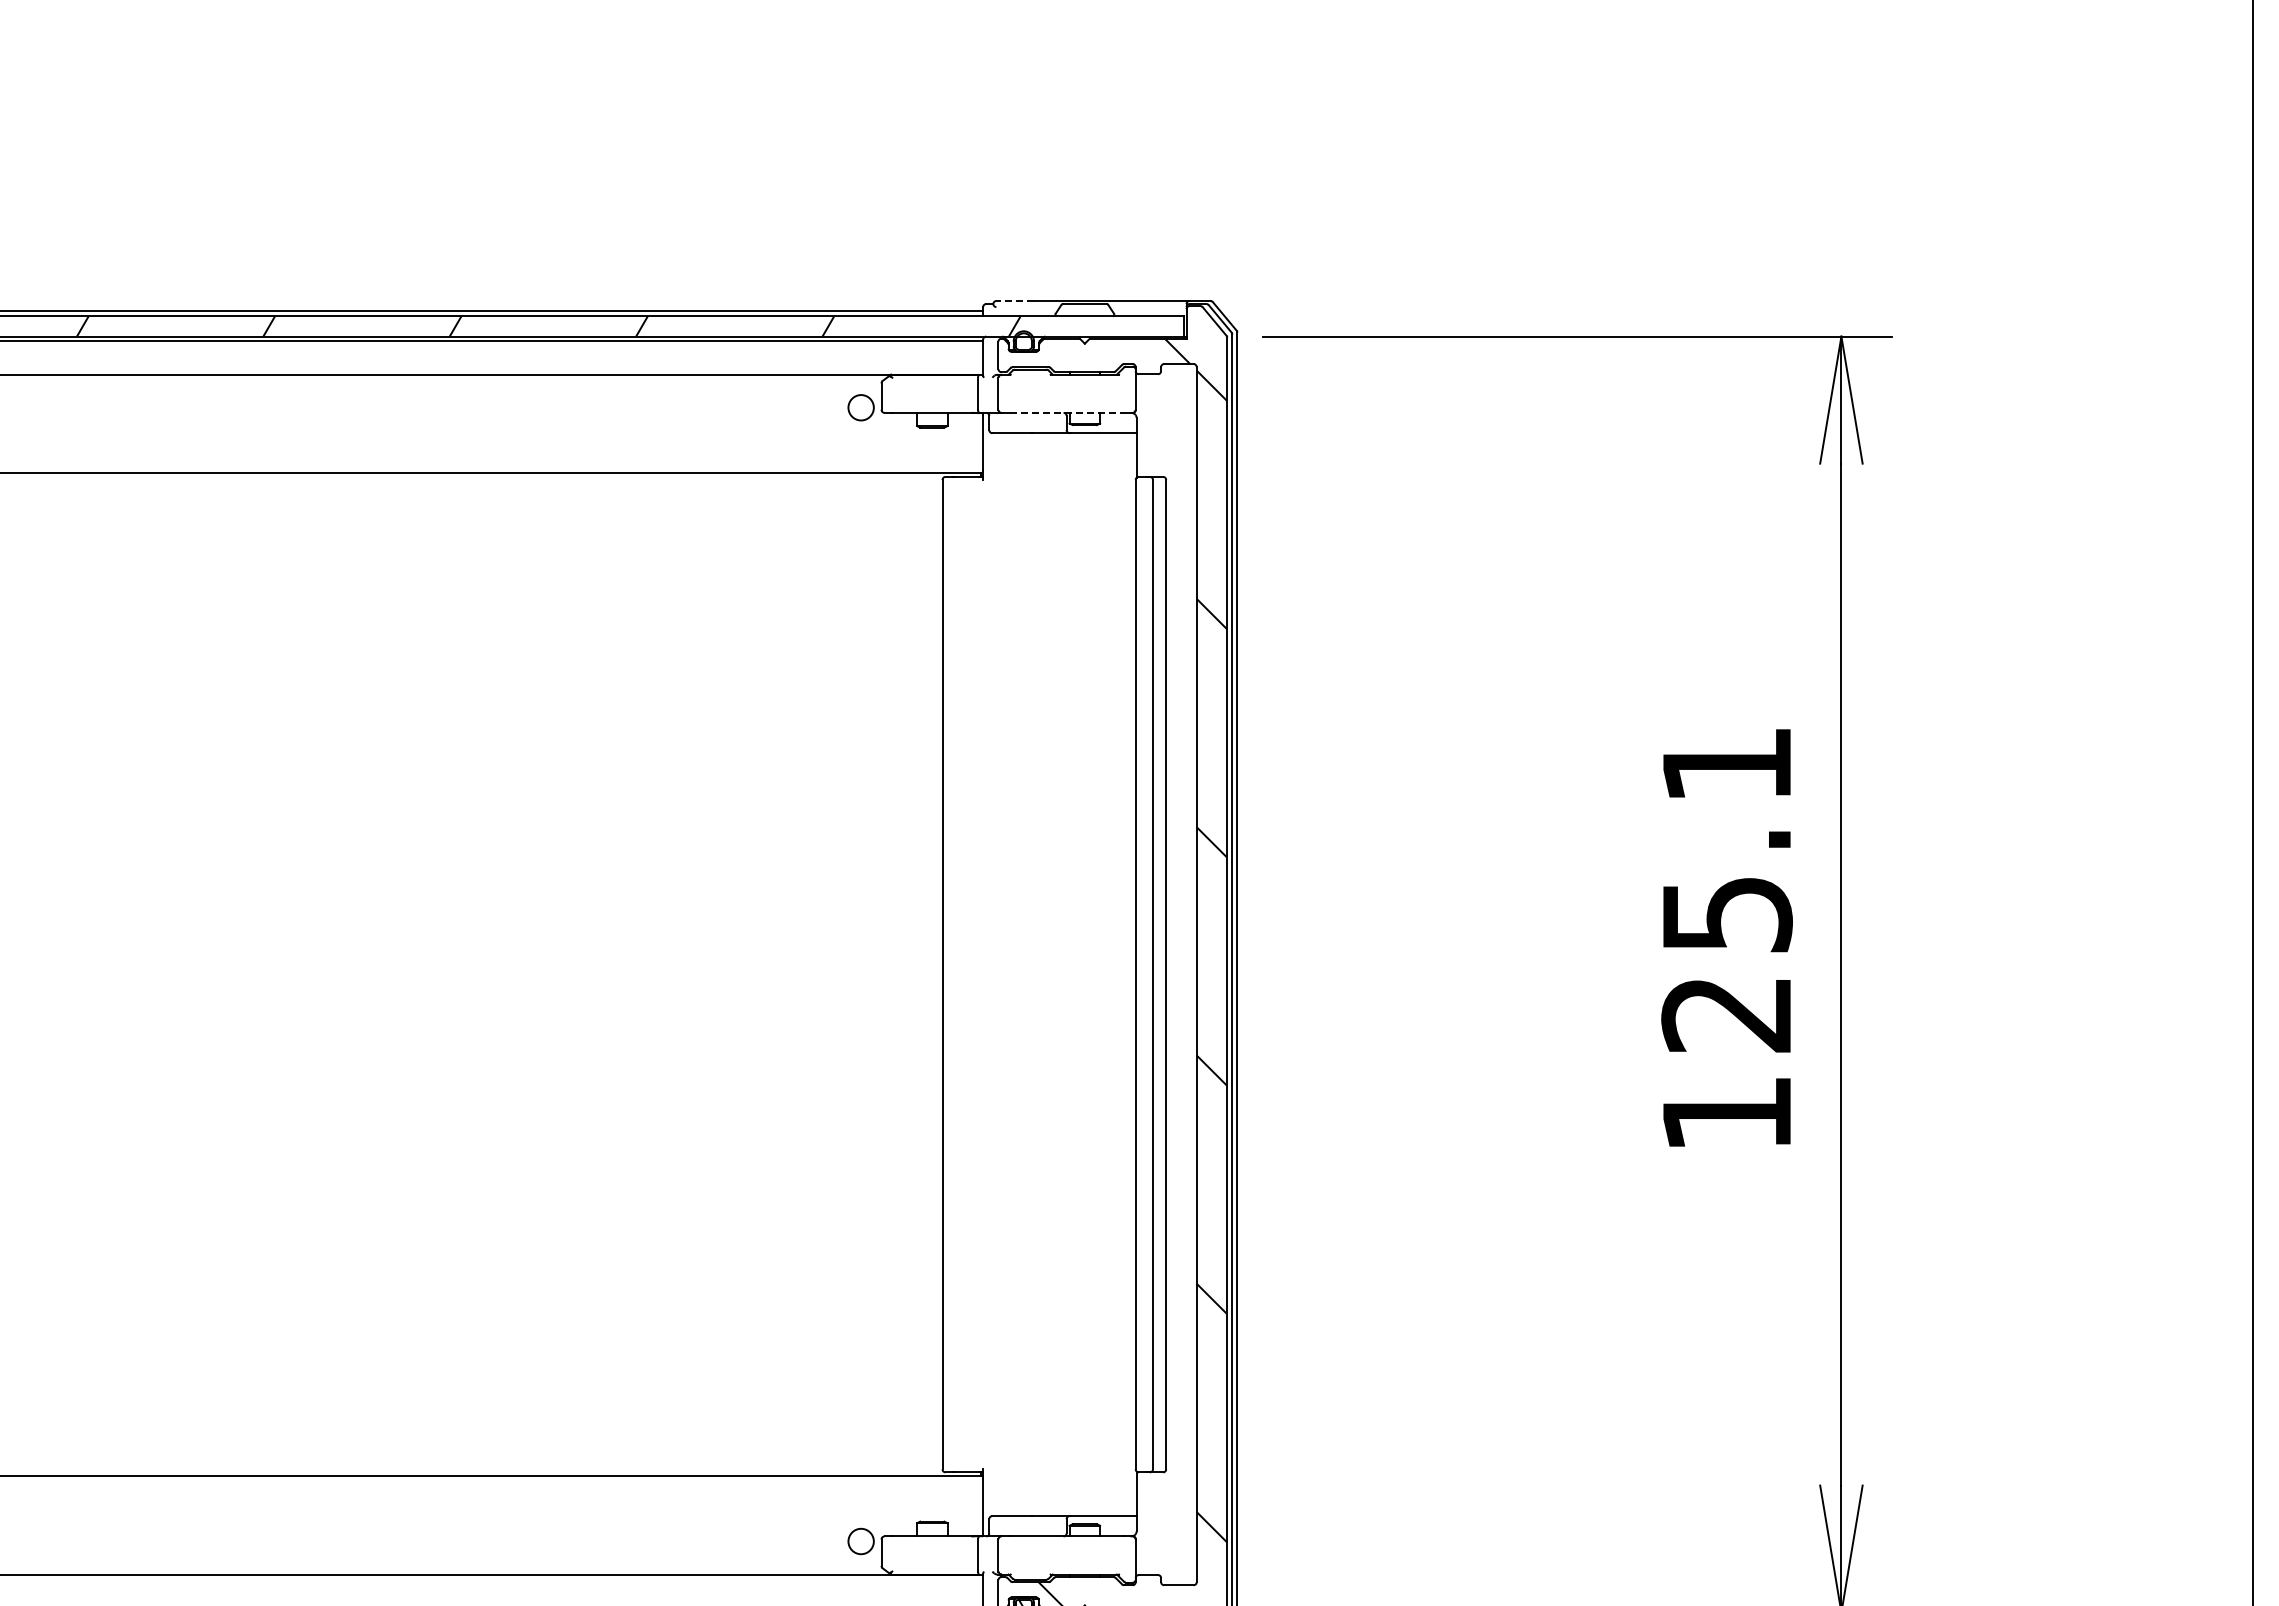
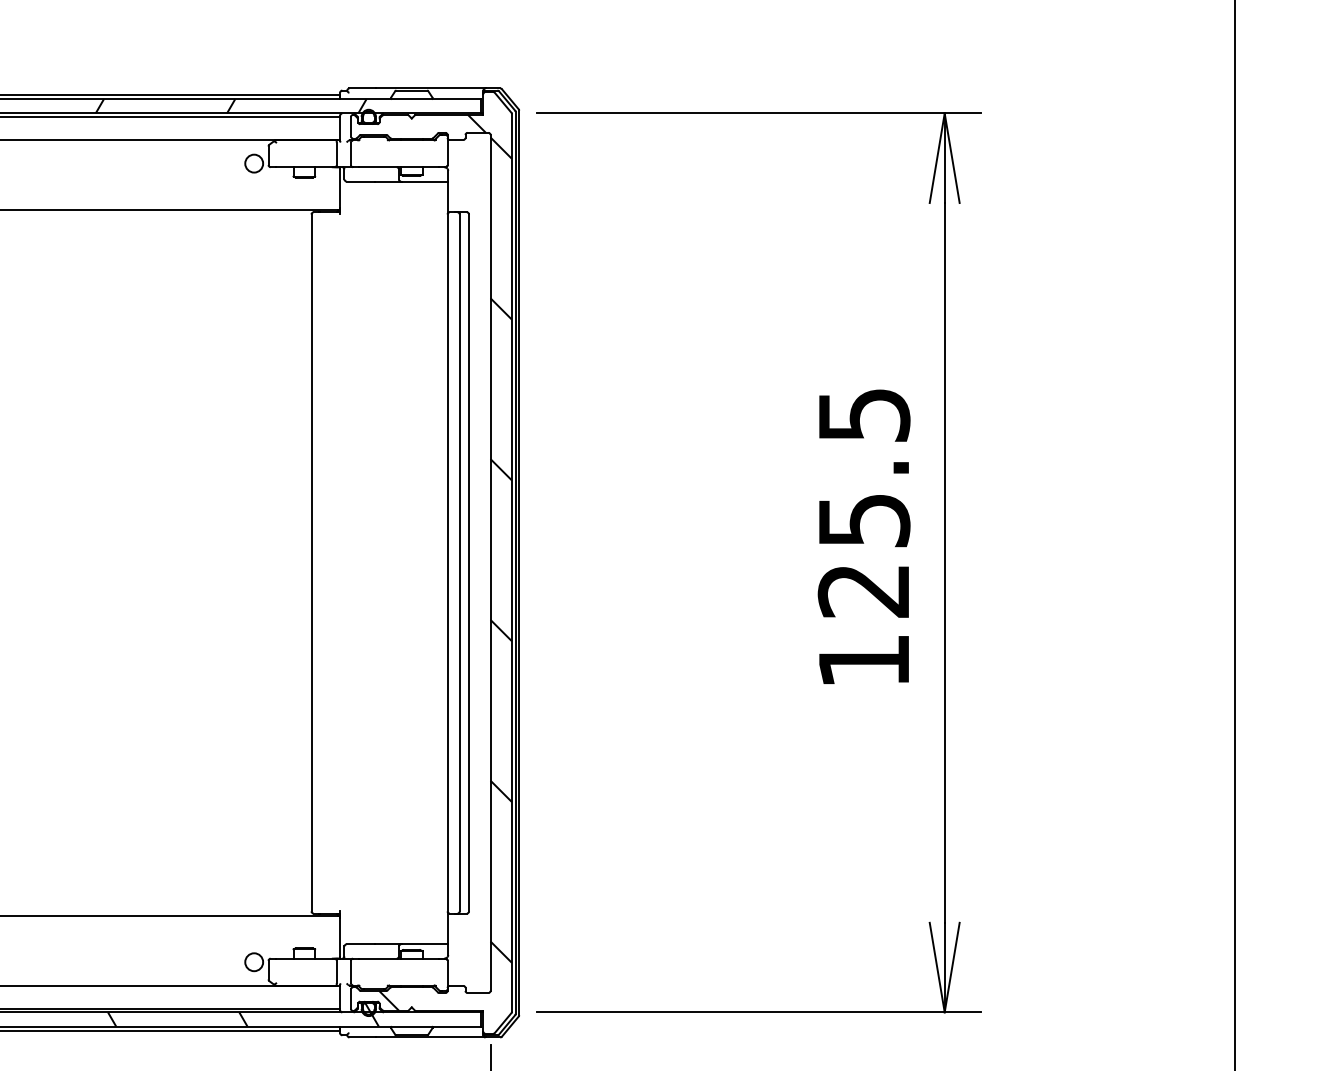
line: (1015, 301) -> (362, 88), dashed -> solid
line: (1066, 412) -> (398, 166), dashed -> solid
text: (1727, 765) -> (864, 415), 125.1 -> 125.5

